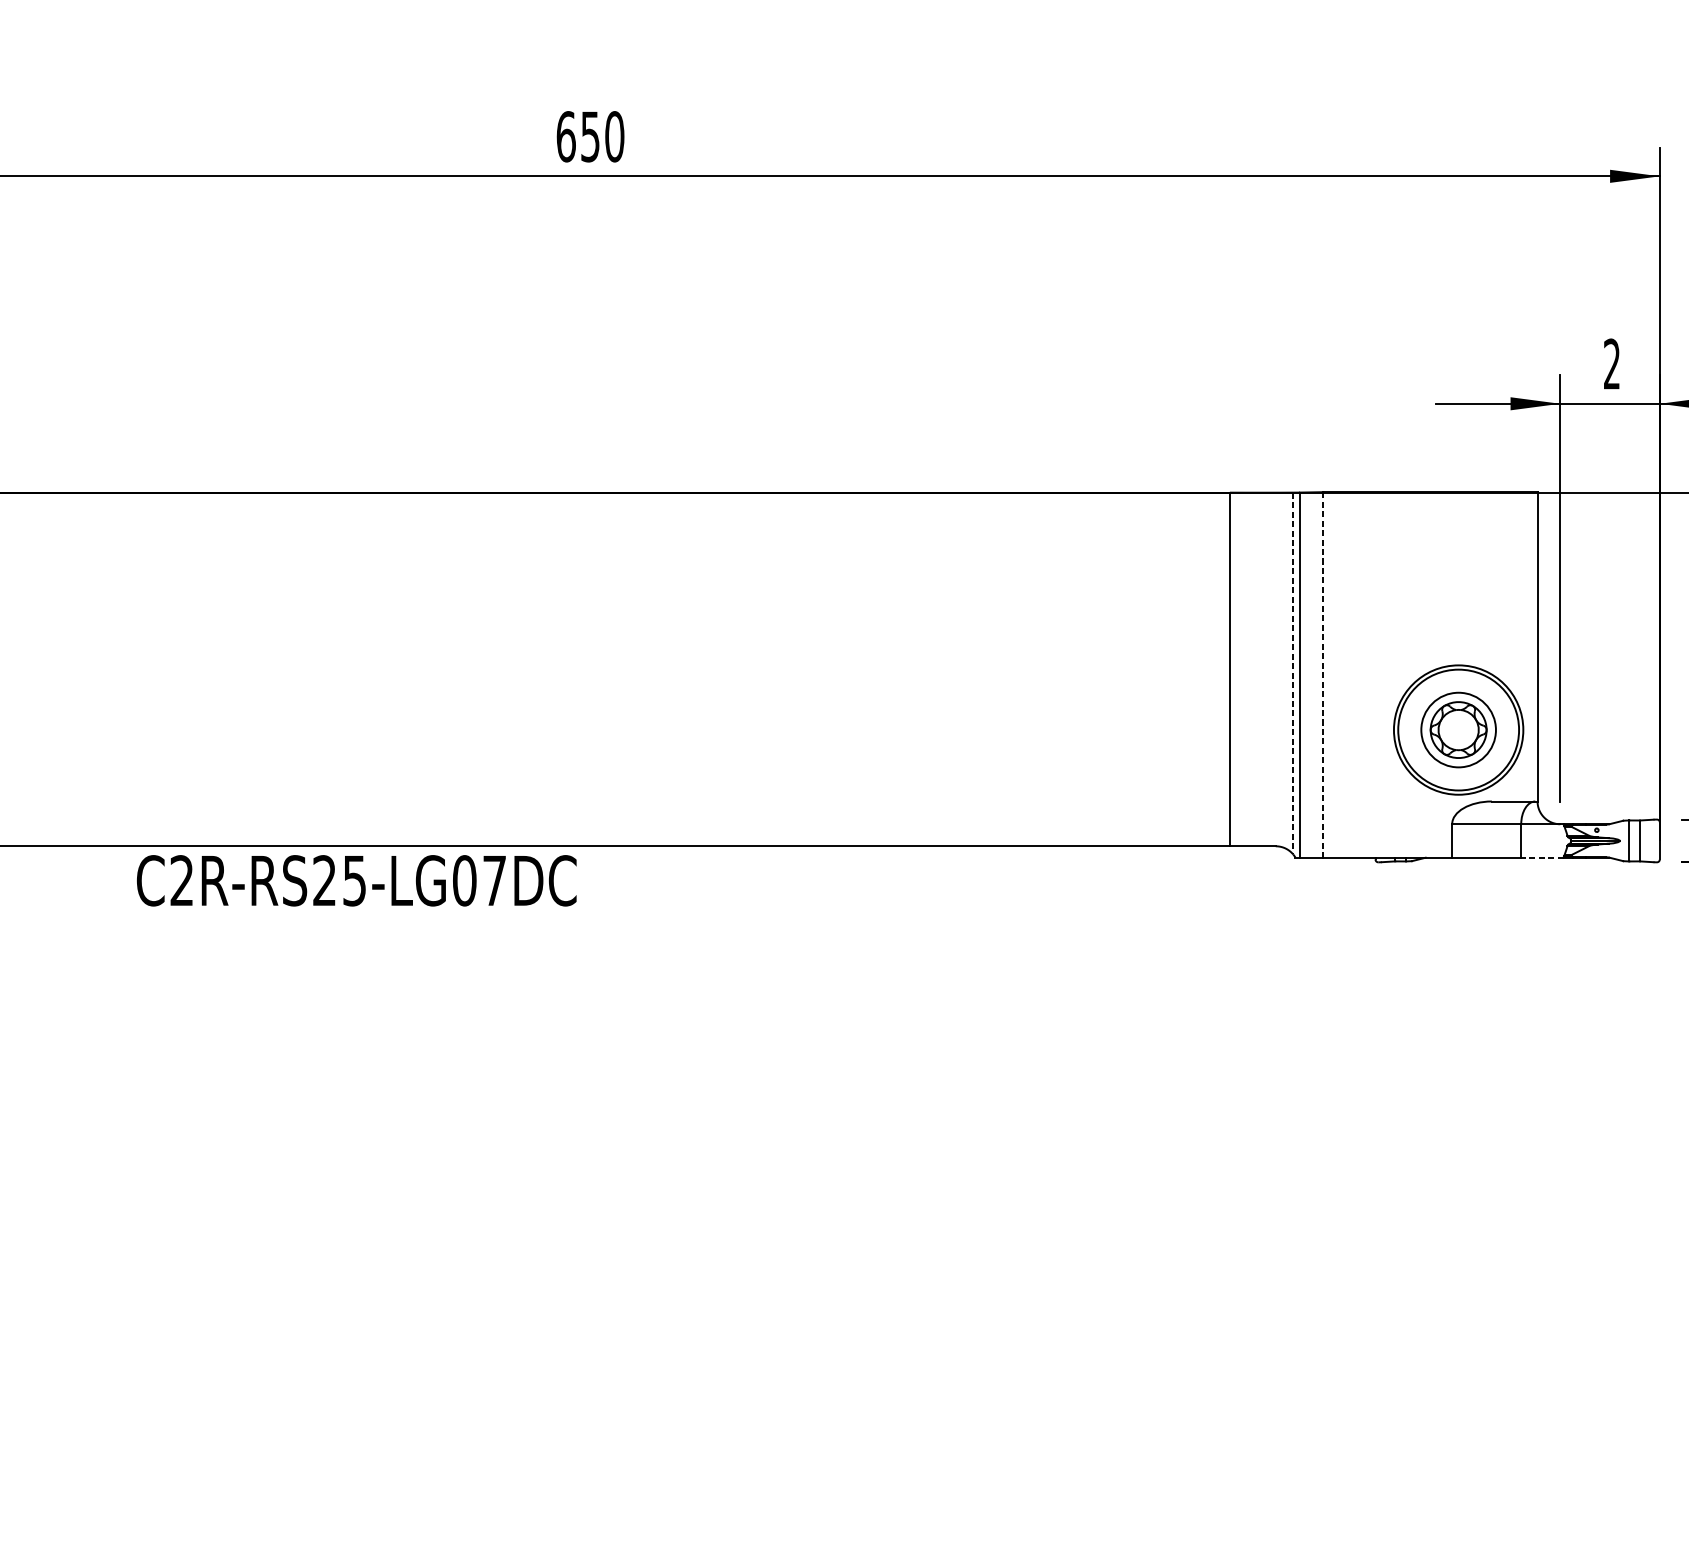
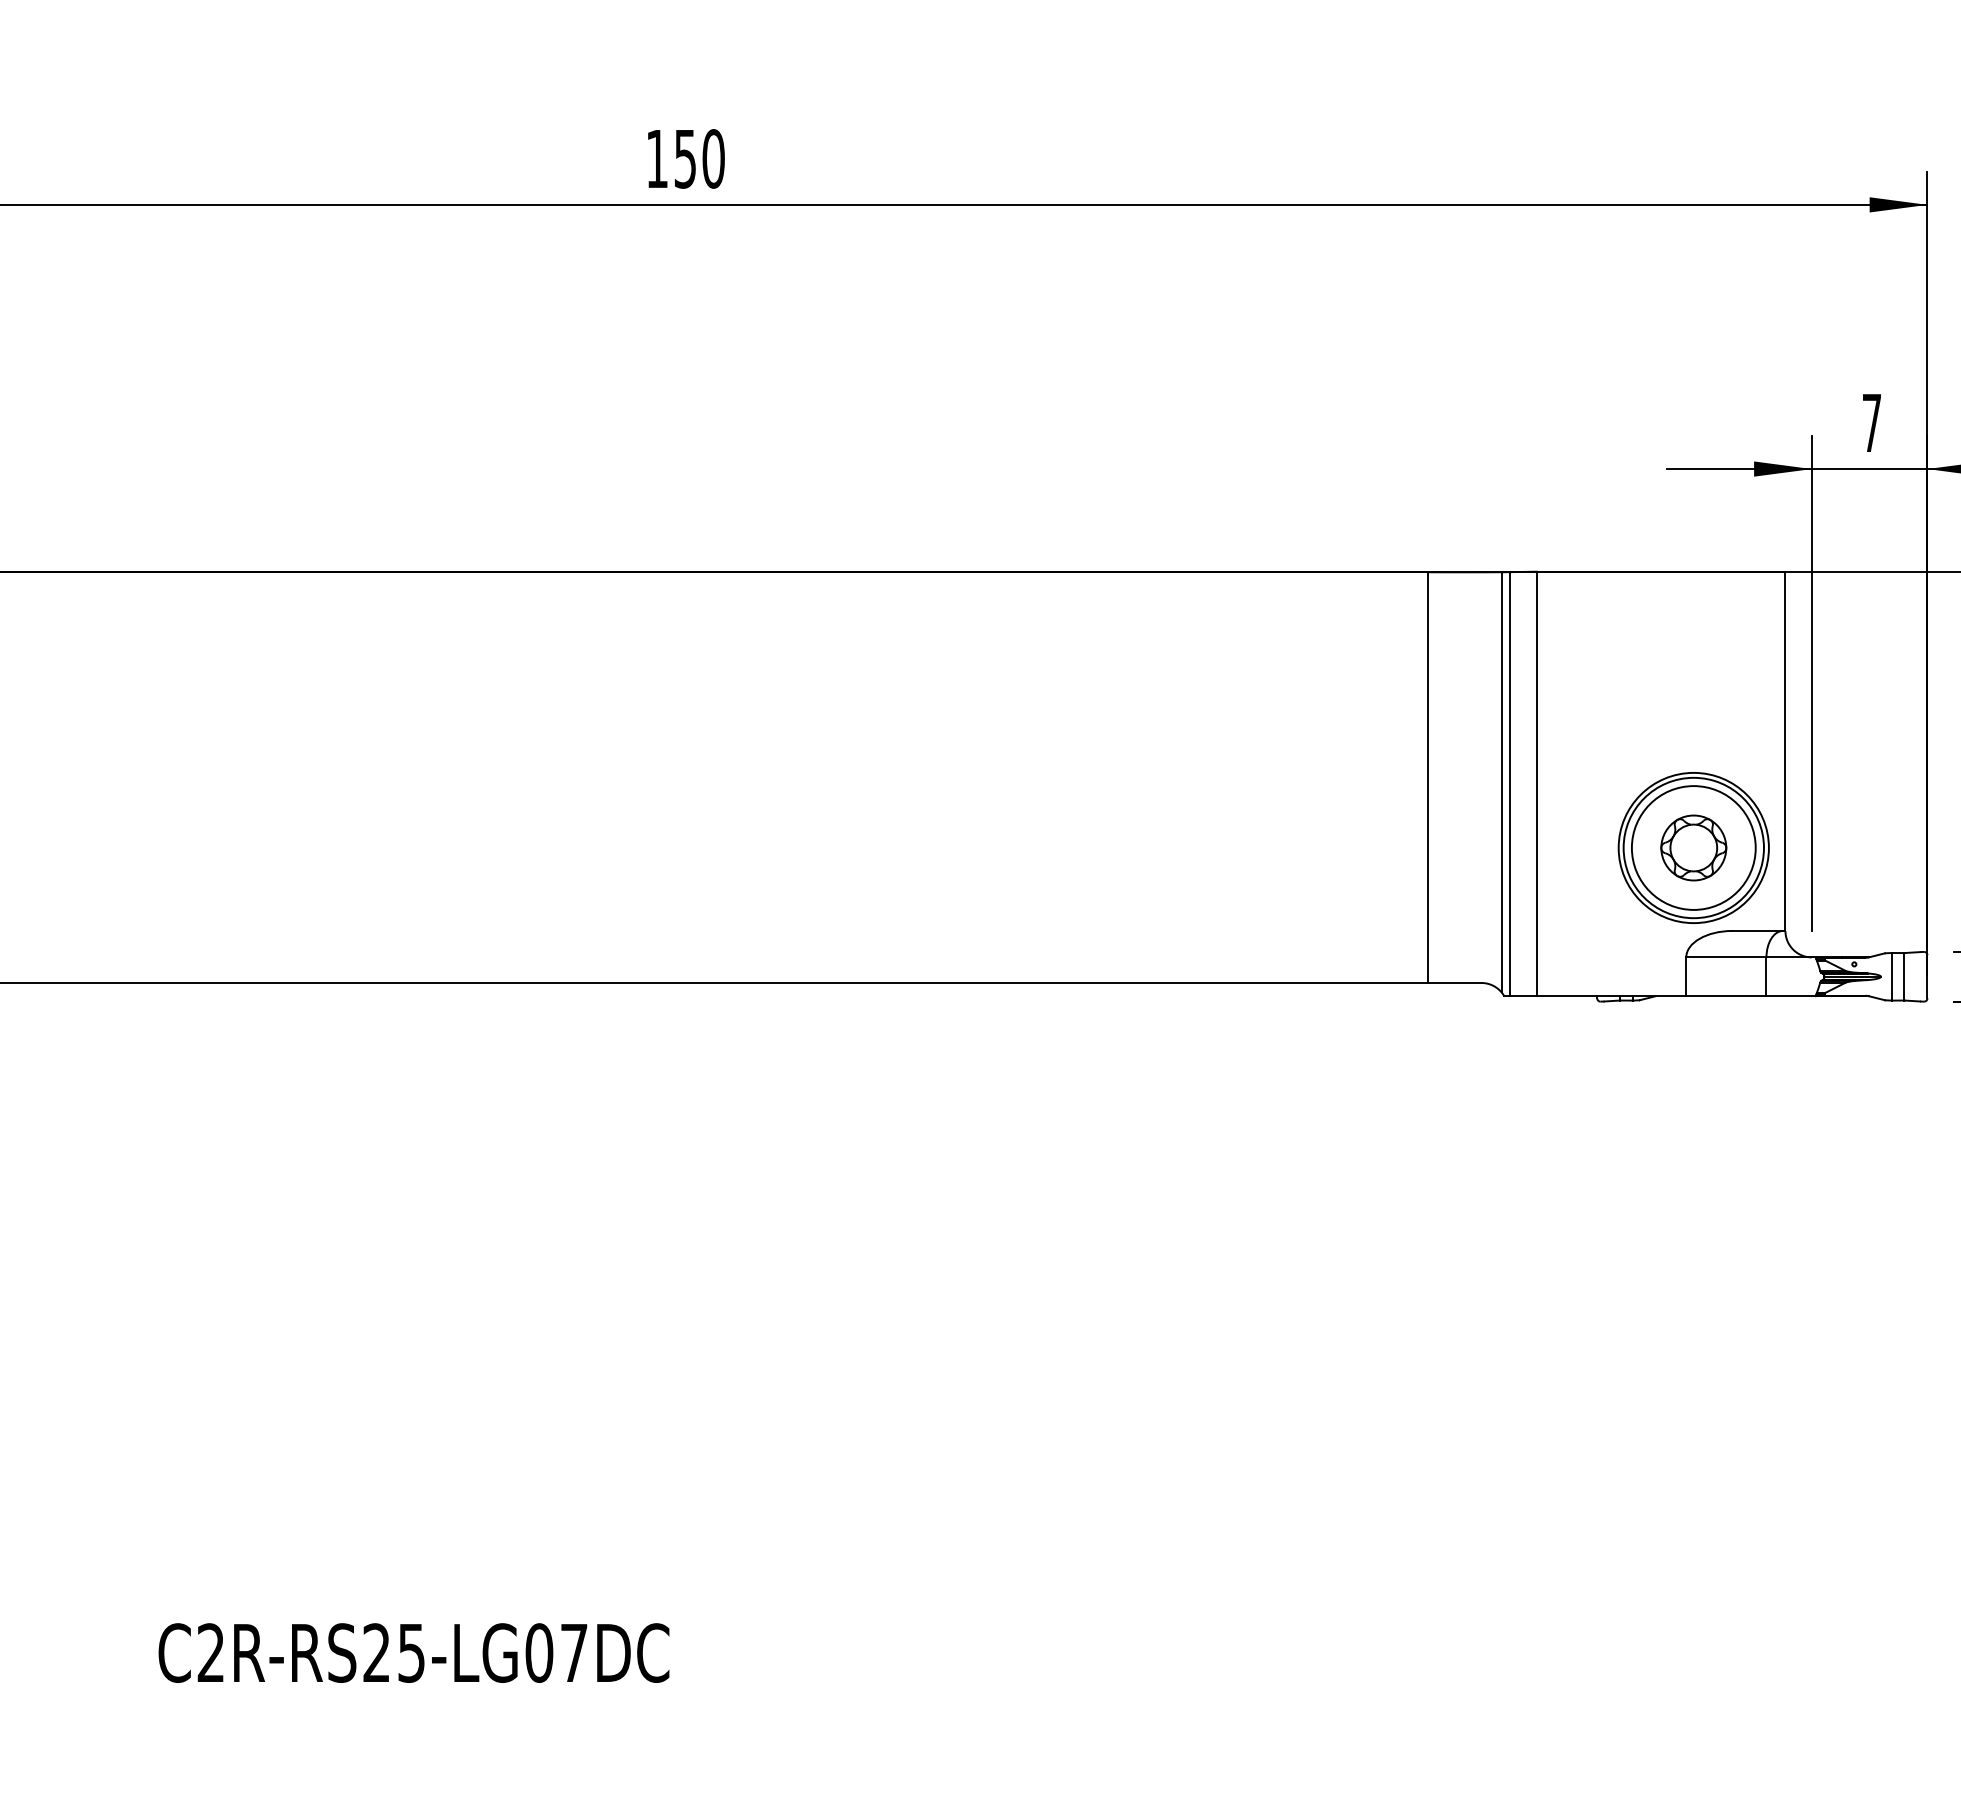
text: (566, 136) -> (657, 158), 650 -> 150
text: (1611, 363) -> (1871, 422), 2 -> 7
line: (1293, 673) -> (1501, 782), dashed -> solid
line: (1323, 675) -> (1536, 784), dashed -> solid
circle: (1458, 729) -> (1693, 847), size x1.43
line: (1542, 857) -> (1791, 996), dashed -> solid
text: (356, 880) -> (413, 1652), moved

